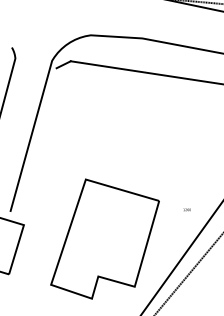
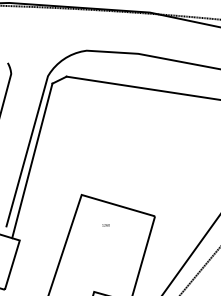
line: (36, 145) -> (32, 160), added
text: (186, 209) -> (105, 224), moved

